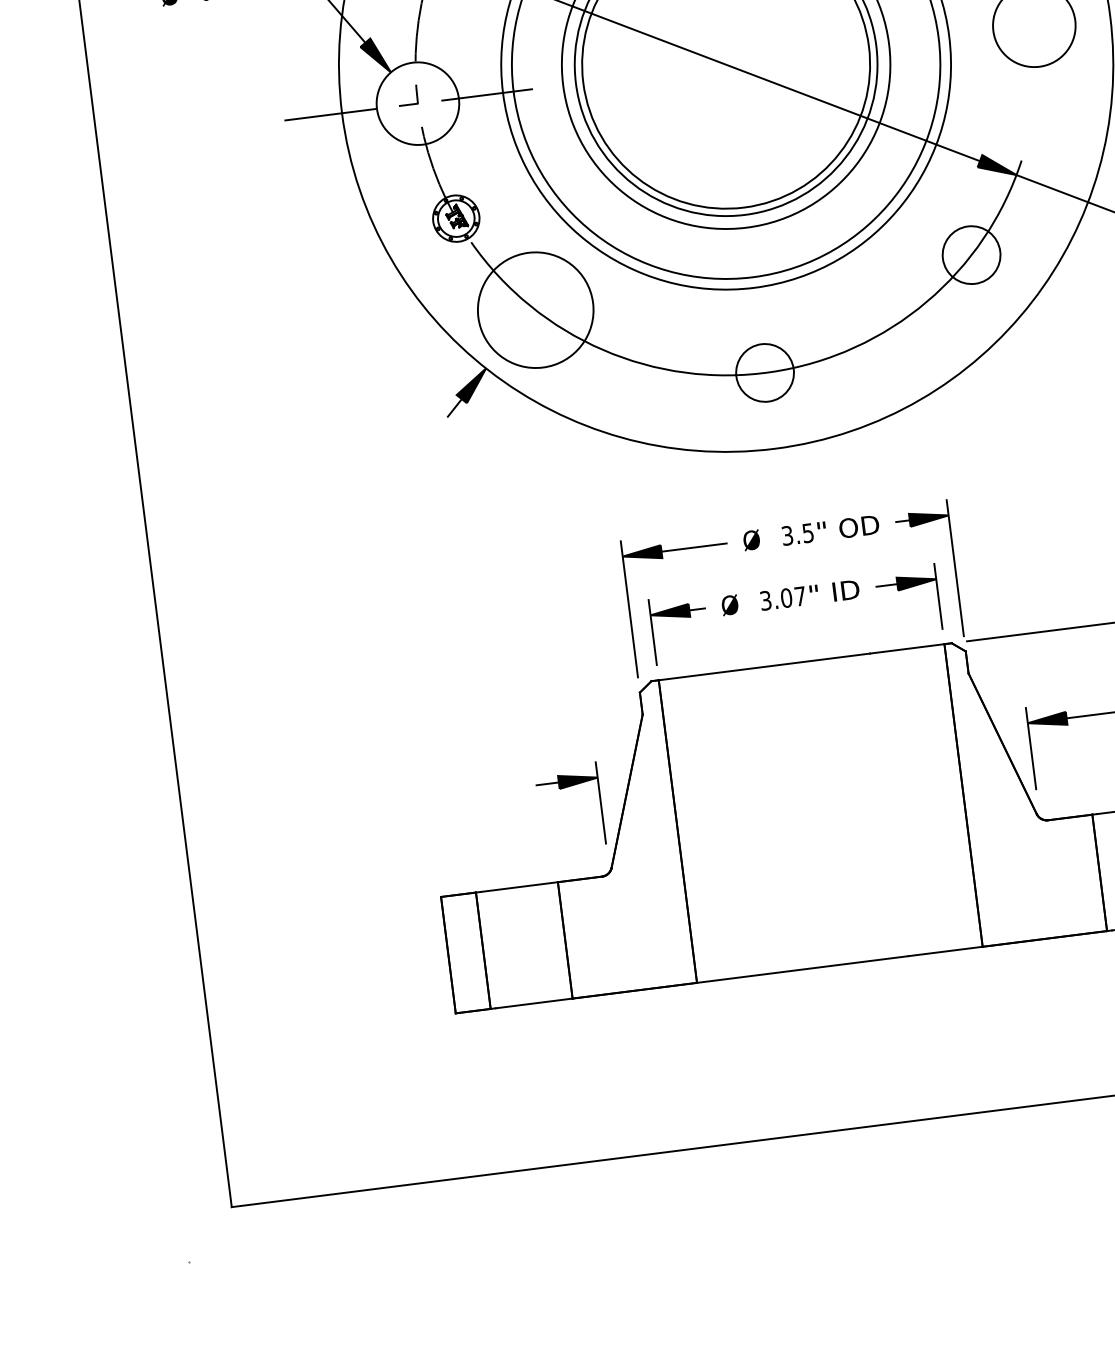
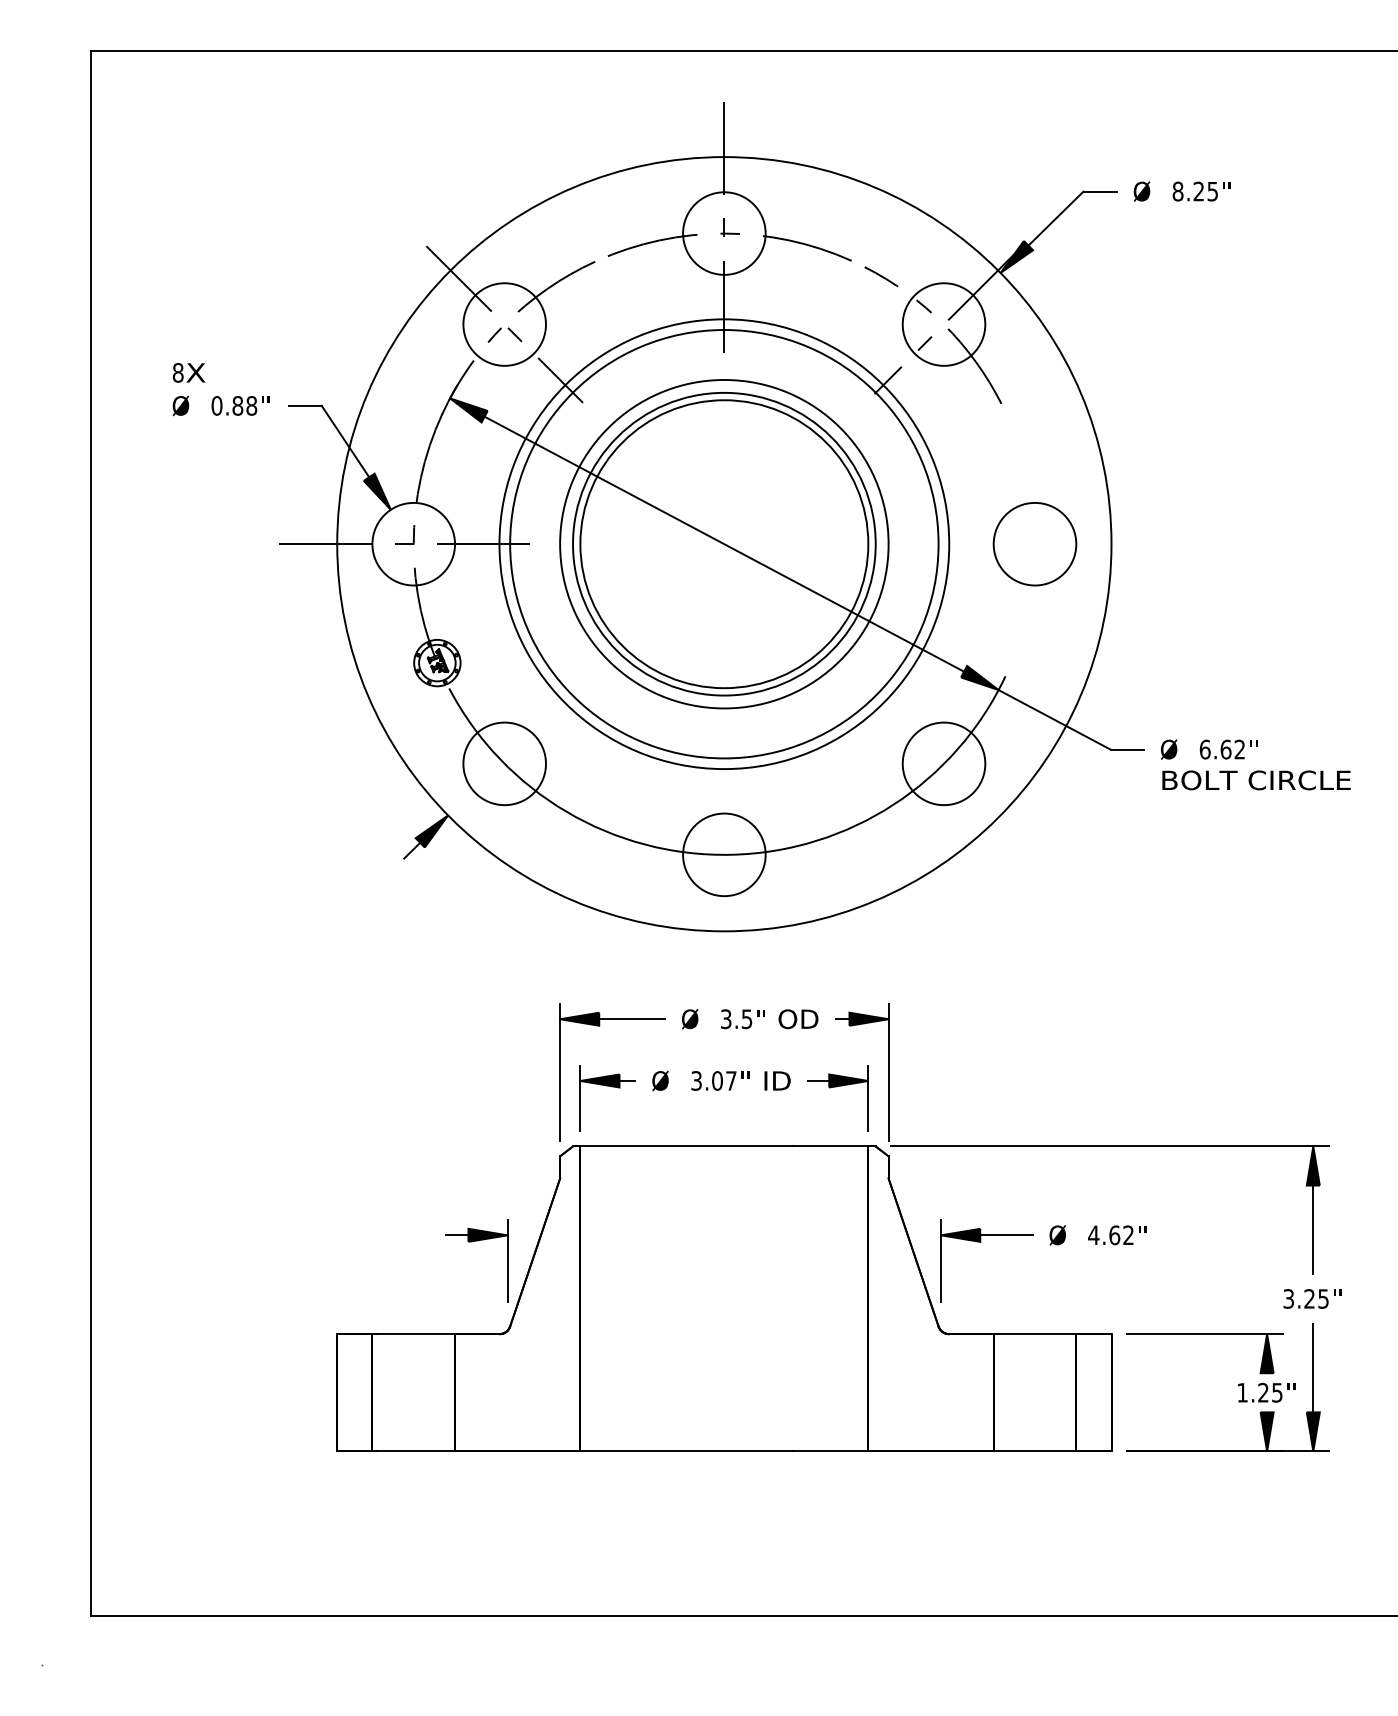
circle: (971, 254) -> (943, 763), size x1.43
circle: (535, 309) -> (504, 763), size x0.71
circle: (765, 372) -> (724, 854), size x1.43

